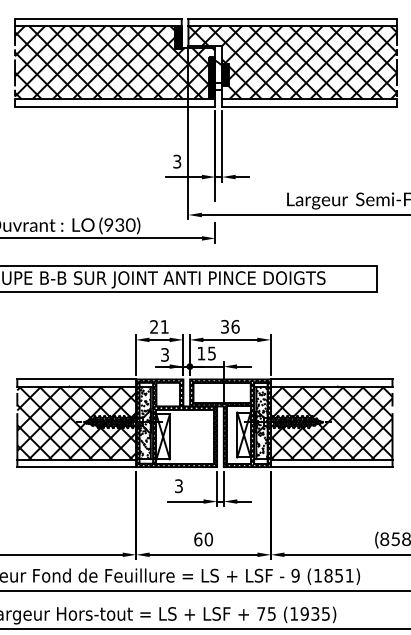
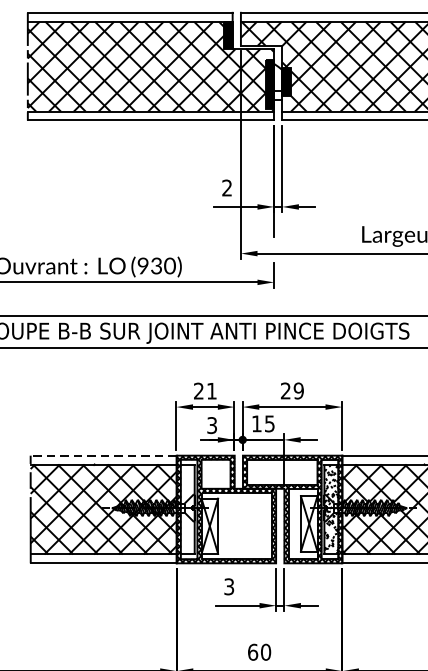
text: (177, 161) -> (227, 187), 3 -> 2
text: (230, 326) -> (292, 390), 36 -> 29
line: (76, 379) -> (103, 455), solid -> dashed
hatch: (144, 423) -> (186, 509), removed

